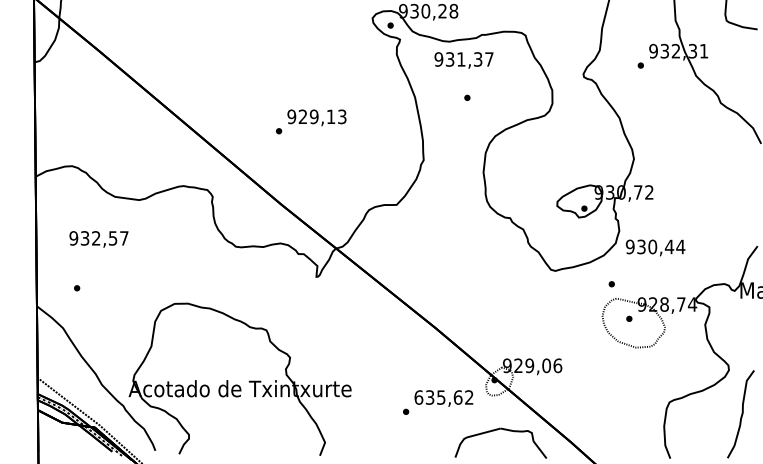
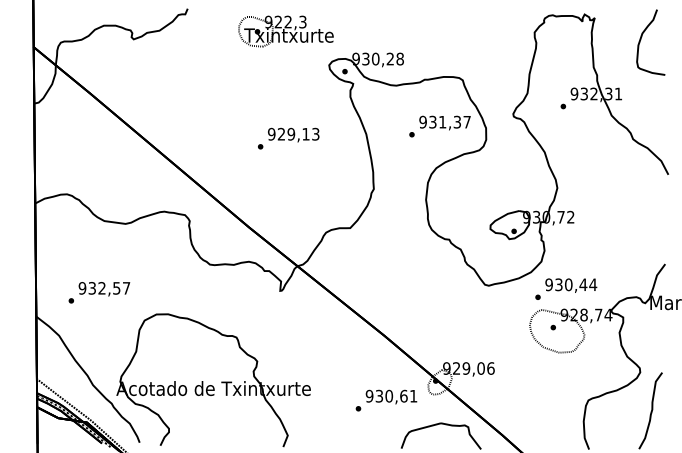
text: (463, 59) -> (444, 122), moved
text: (311, 121) -> (288, 138), moved
text: (99, 239) -> (104, 289), moved
text: (655, 247) -> (571, 285), moved
text: (443, 396) -> (391, 395), 635,62 -> 930,61

